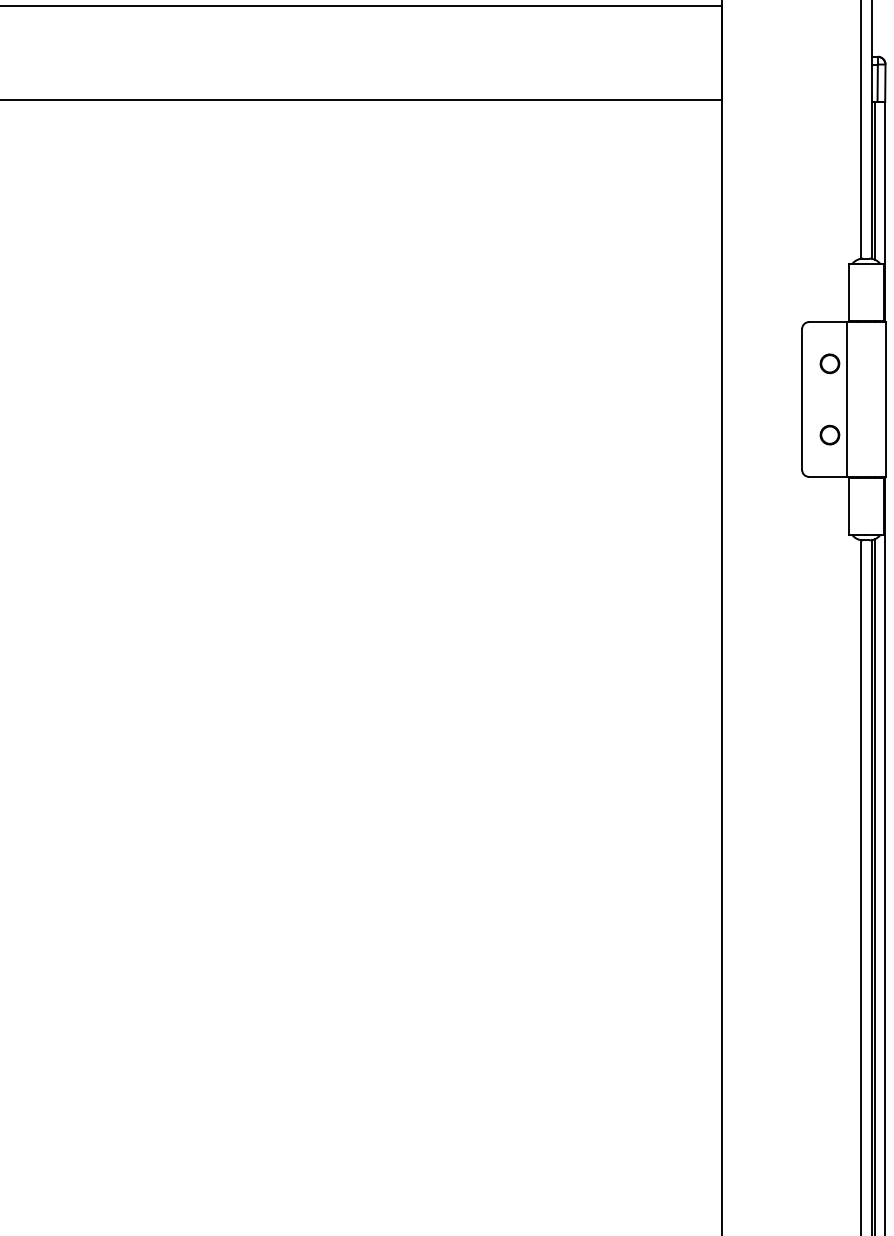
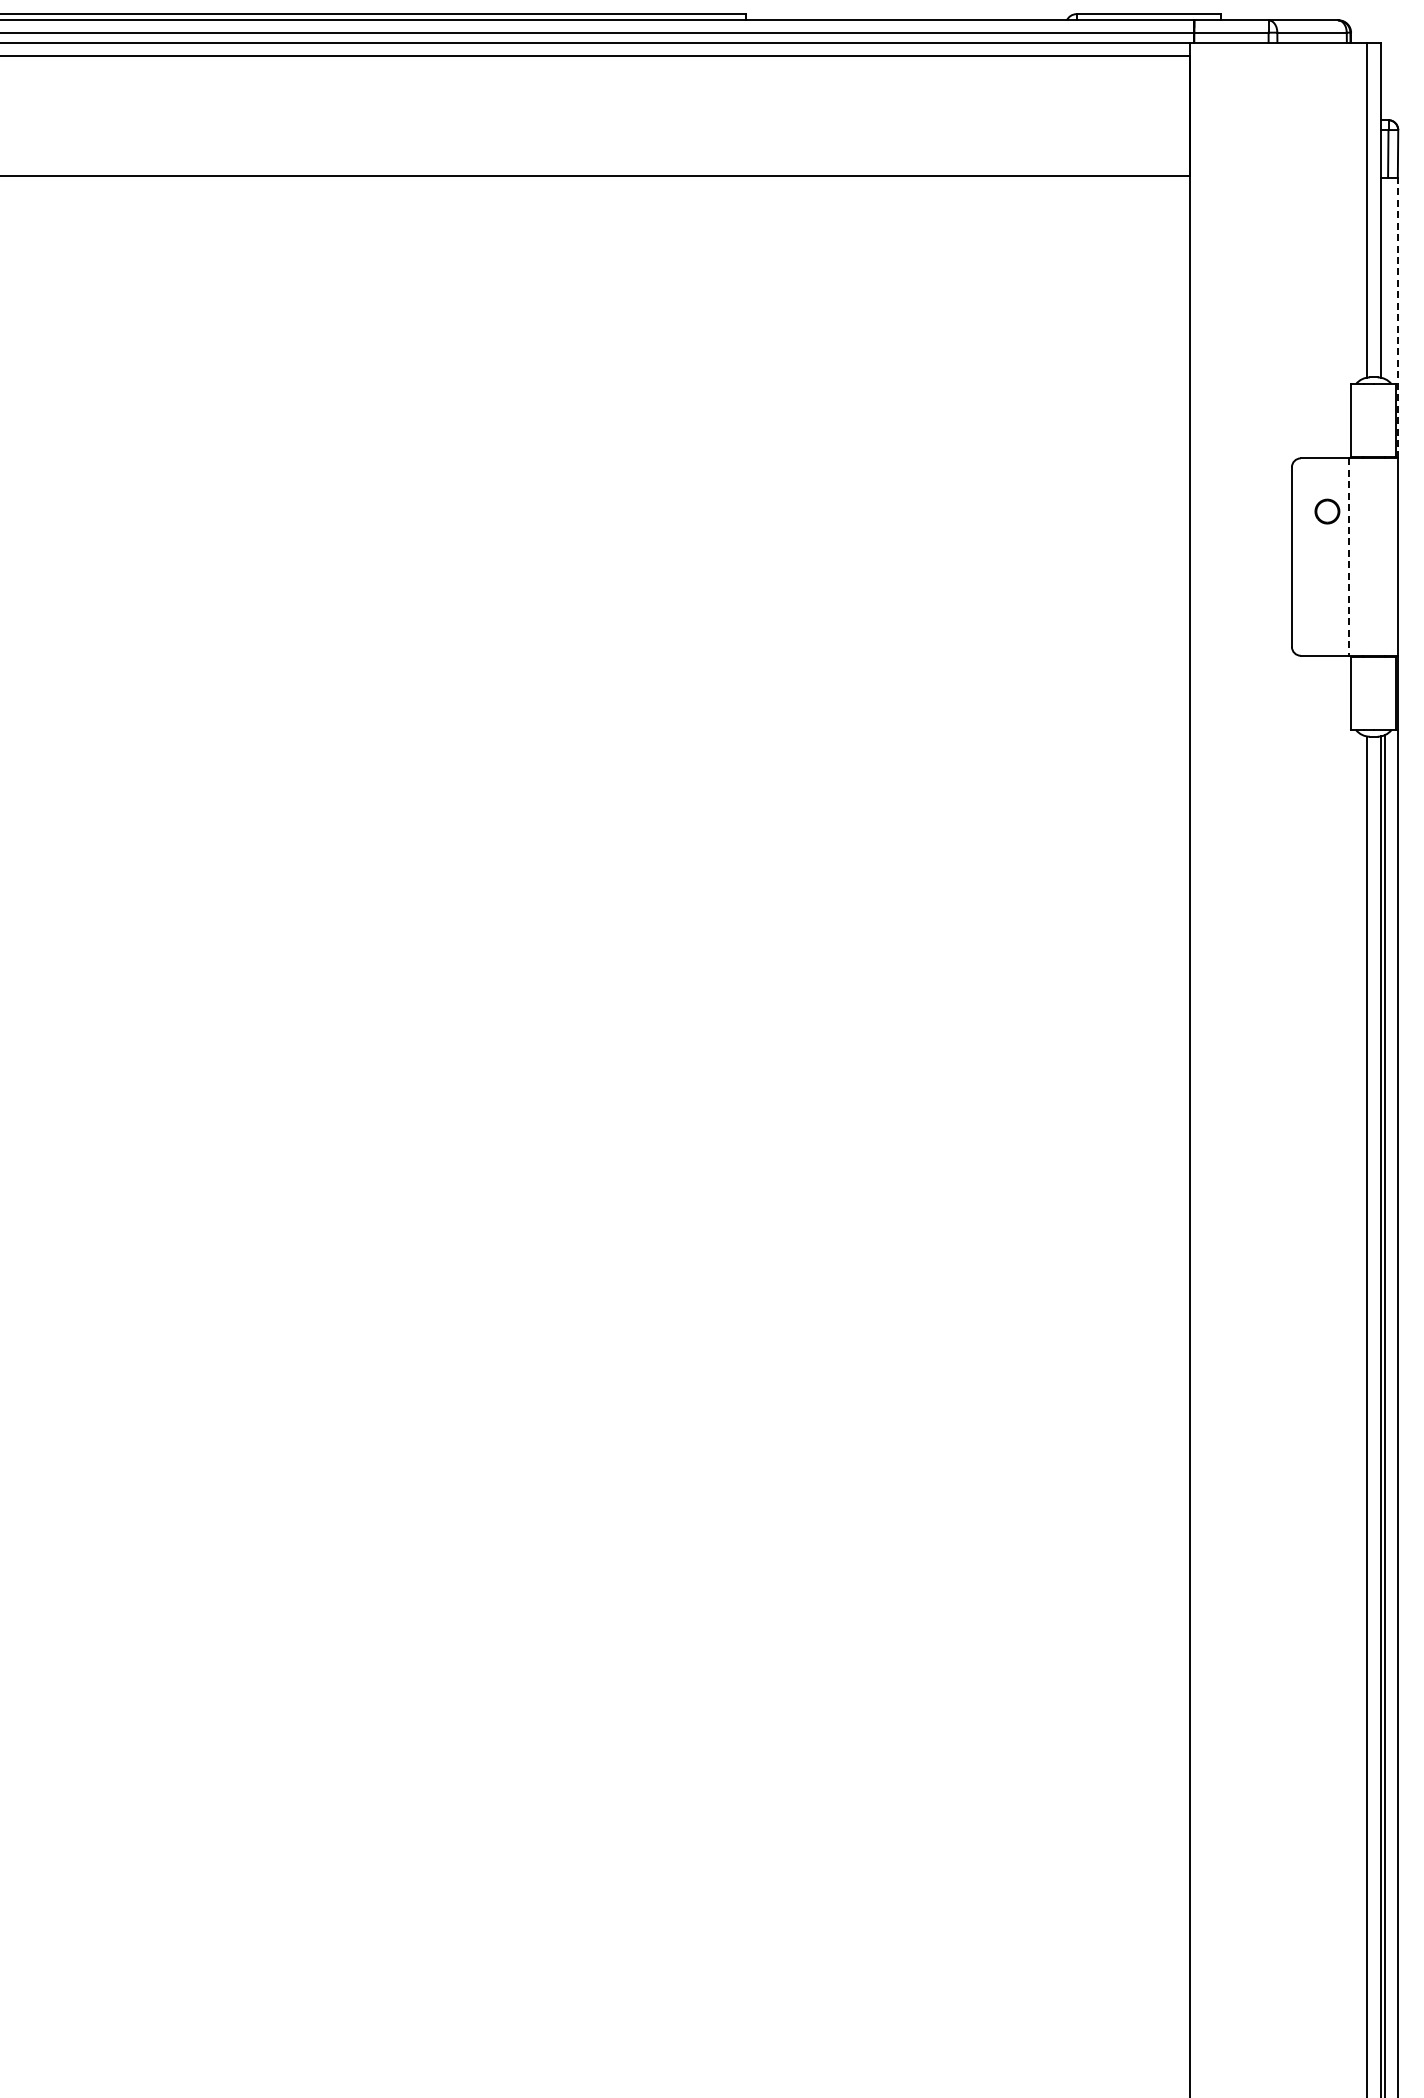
line: (875, 180) -> (1385, 278), removed
line: (884, 211) -> (1397, 317), solid -> dashed
line: (847, 399) -> (1349, 557), solid -> dashed
part: (830, 435) -> (1327, 602), removed

